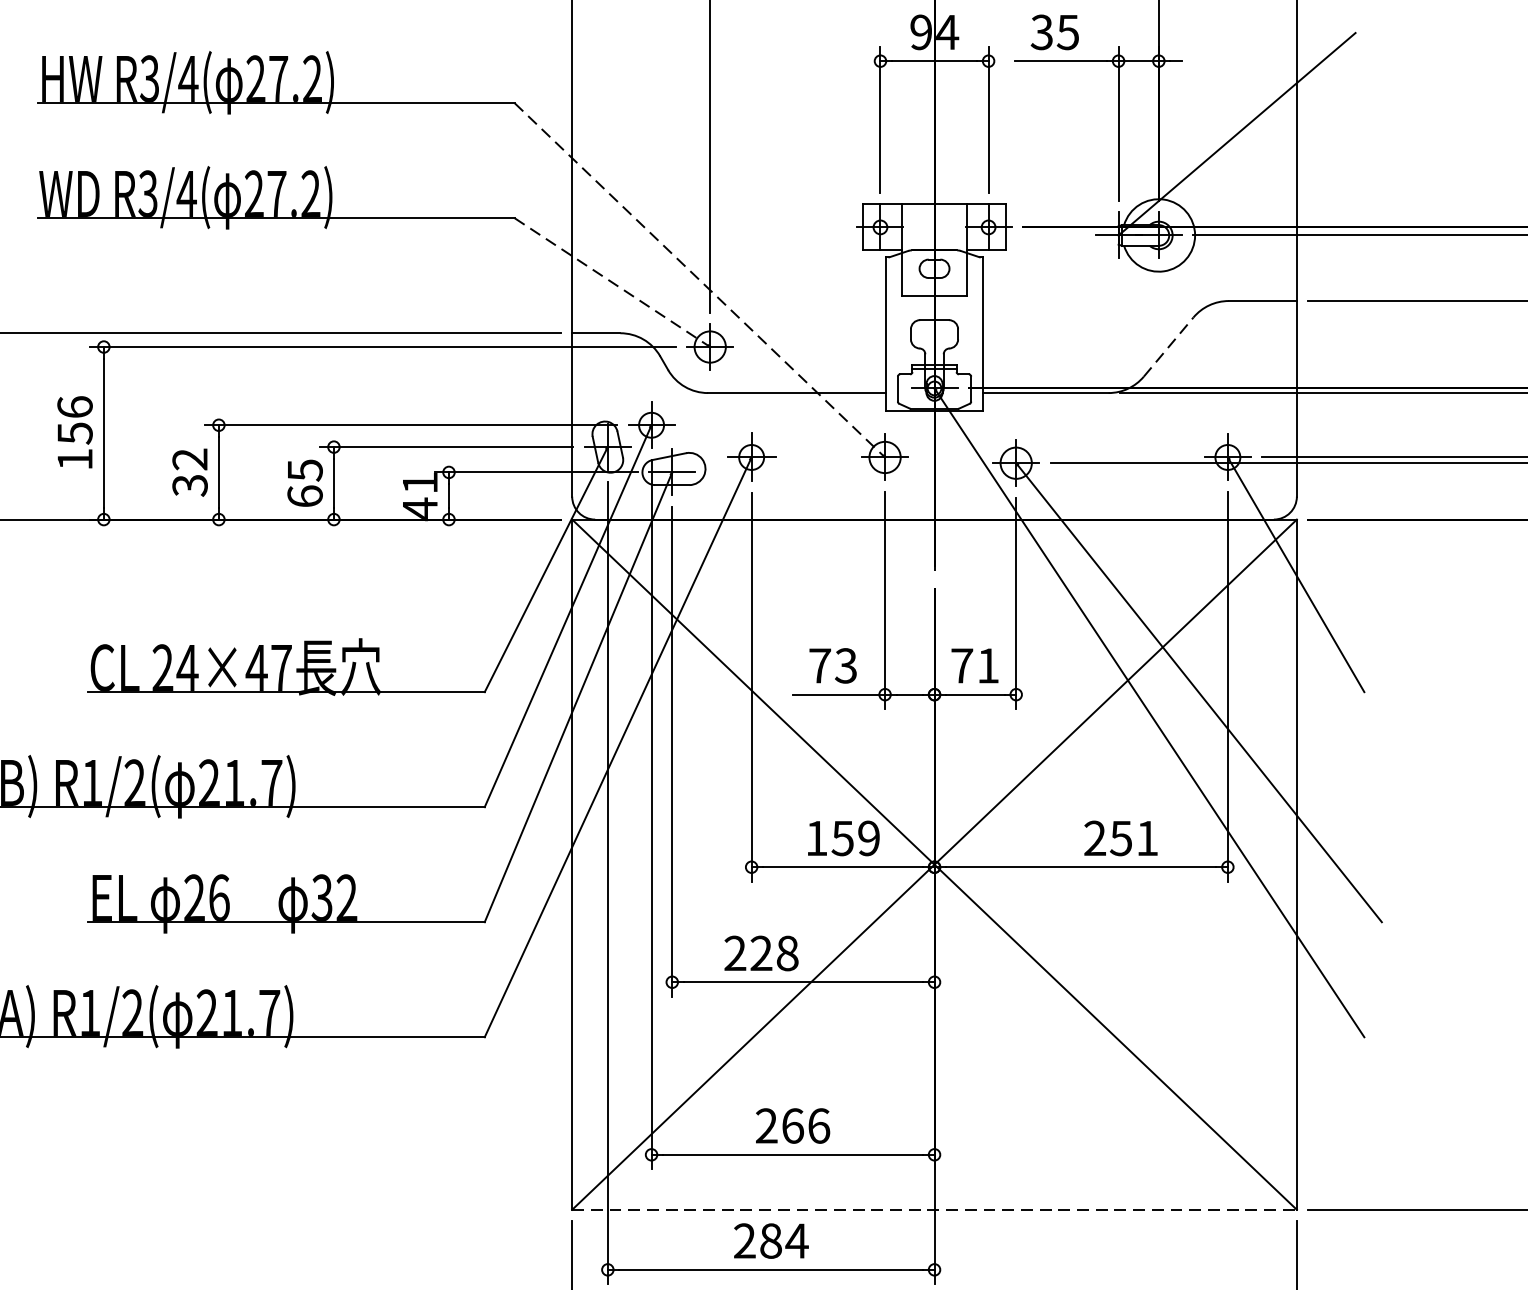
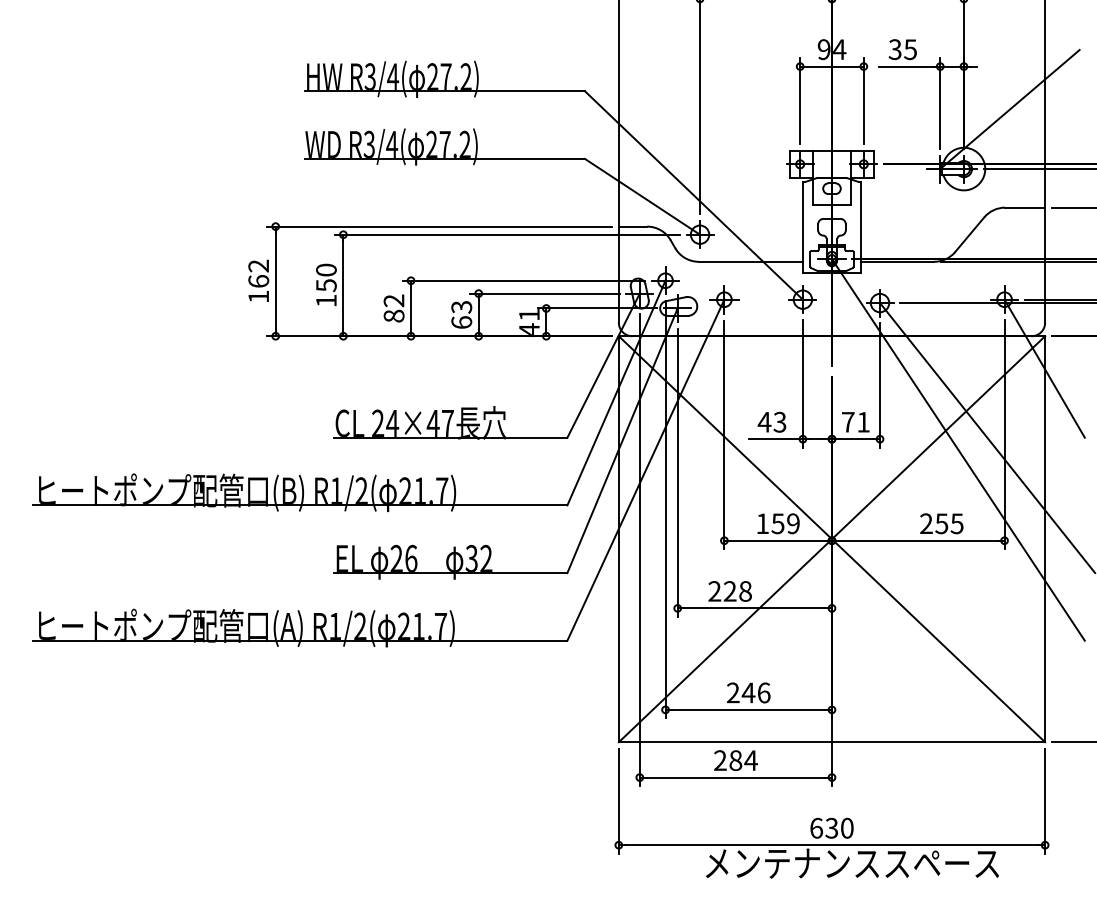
line: (699, 280) -> (693, 195), dashed -> solid
line: (612, 282) -> (642, 196), dashed -> solid
line: (1168, 346) -> (969, 234), dashed -> solid
text: (75, 406) -> (326, 269), 156 -> 150
text: (304, 470) -> (461, 307), 65 -> 63
text: (189, 484) -> (393, 315), 32 -> 82
text: (819, 666) -> (764, 422), 73 -> 43
text: (1146, 837) -> (956, 523), 251 -> 255
text: (792, 1125) -> (748, 692), 266 -> 246
line: (935, 1210) -> (832, 742), dashed -> solid

